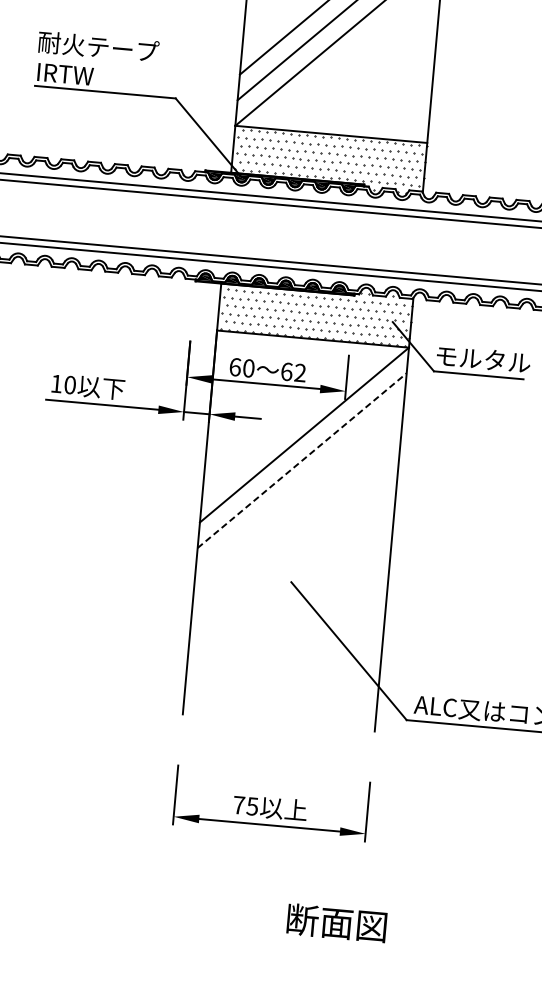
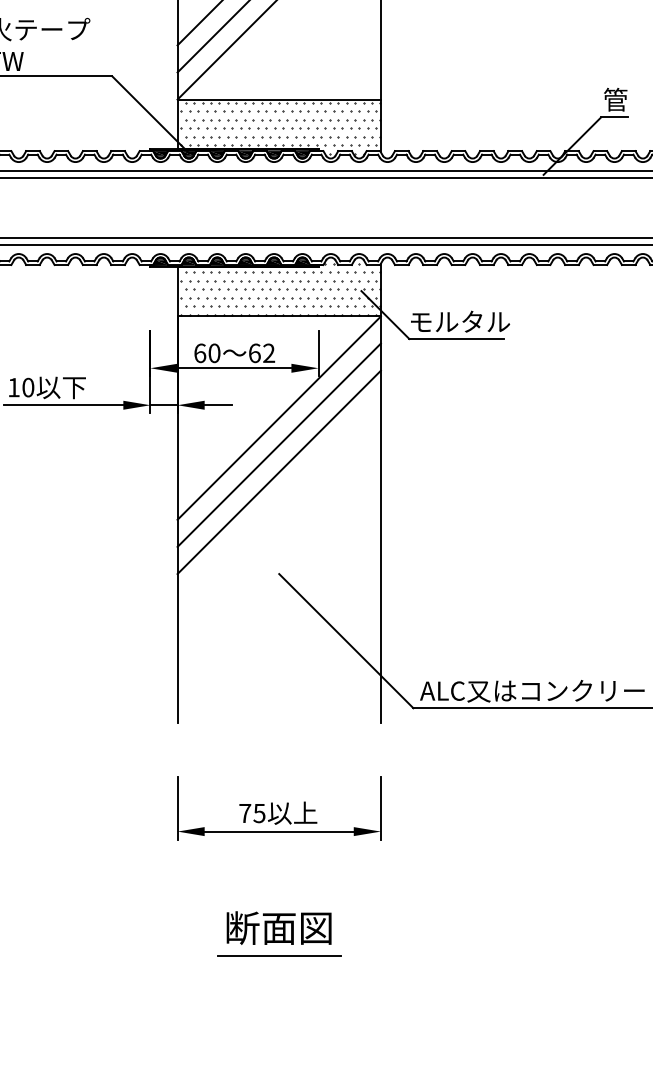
line: (302, 460) -> (279, 445), dashed -> solid
line: (299, 486) -> (278, 472), added
text: (336, 922) -> (278, 927), moved
line: (259, 942) -> (279, 955), added

